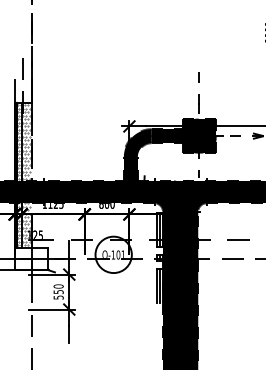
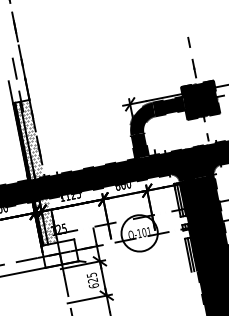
text: (58, 291) -> (92, 280), 550 -> 625

